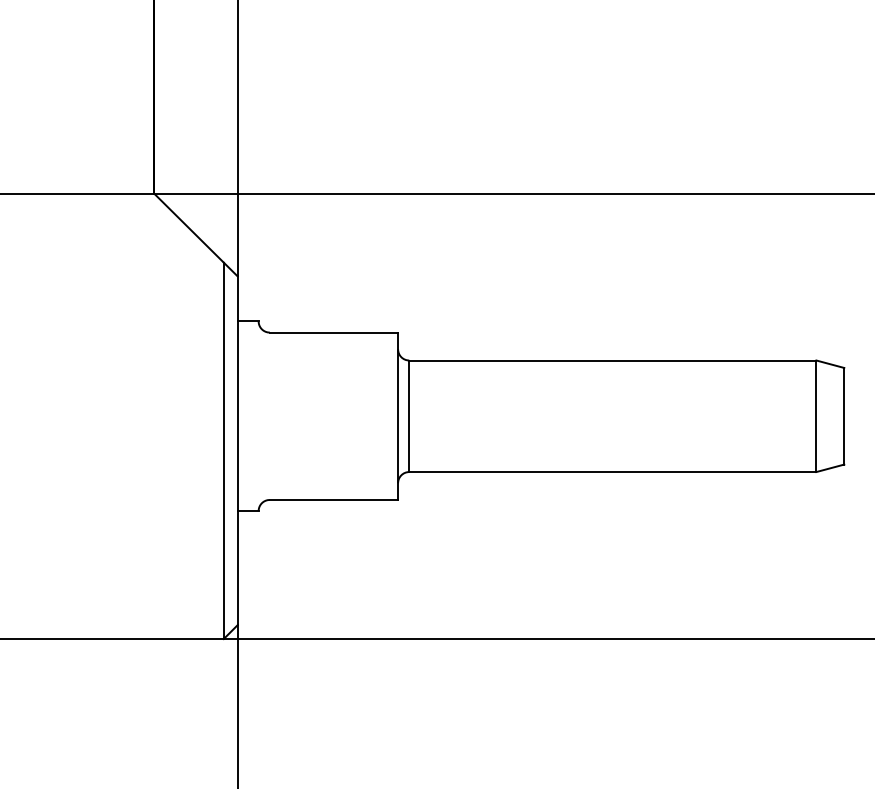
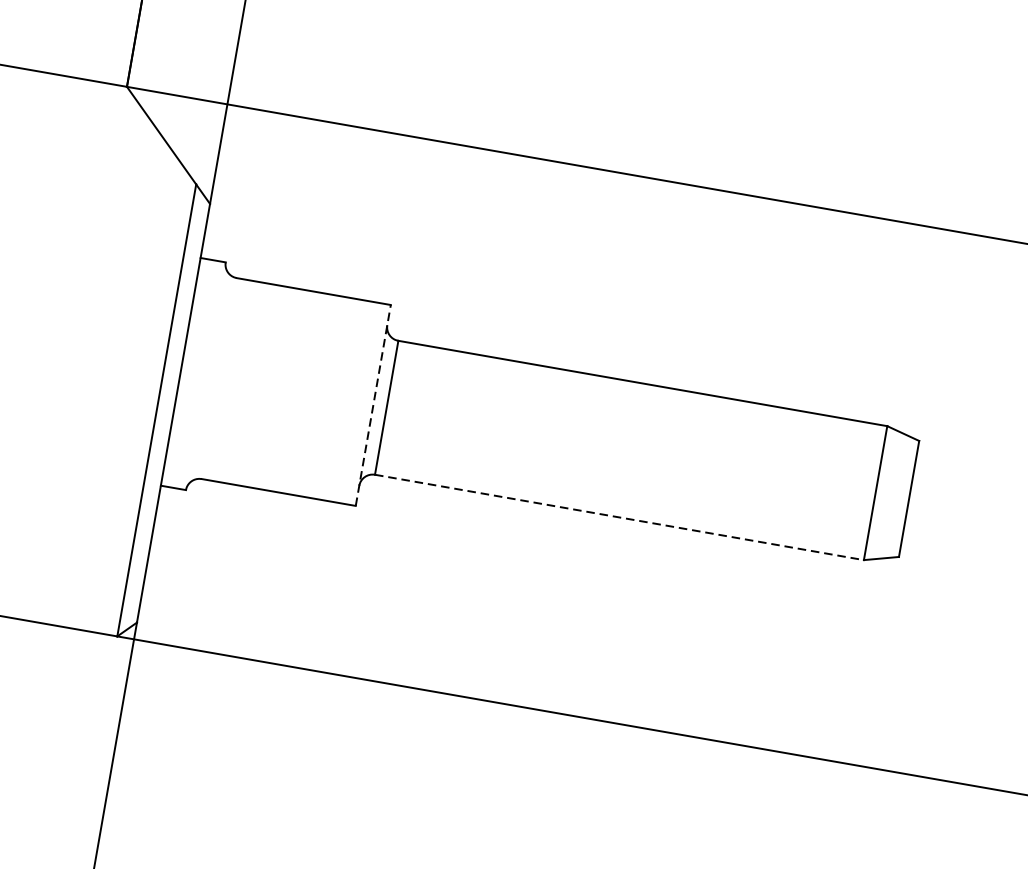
line: (398, 416) -> (373, 405), solid -> dashed
line: (612, 472) -> (618, 517), solid -> dashed

